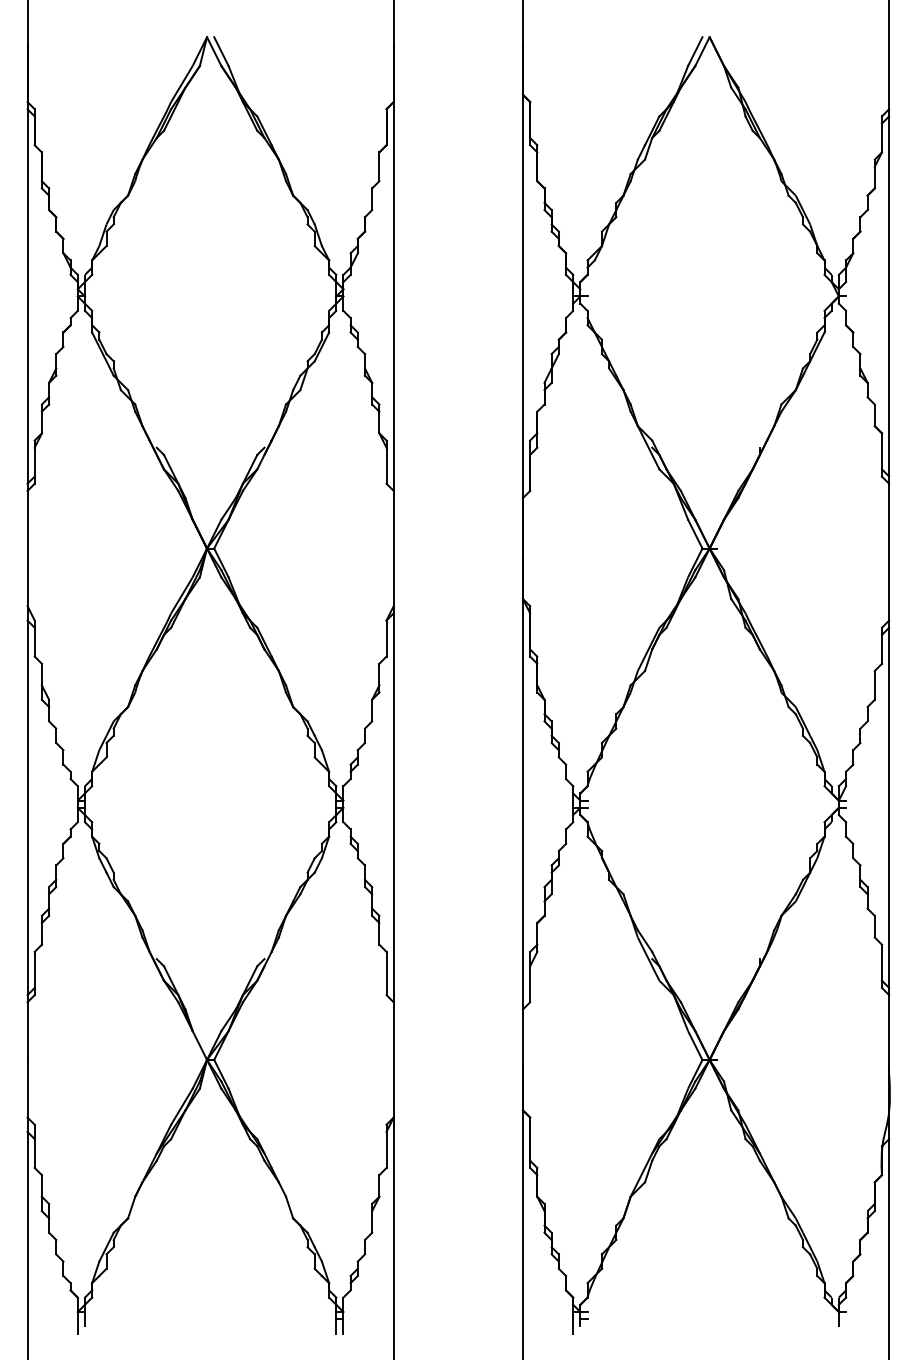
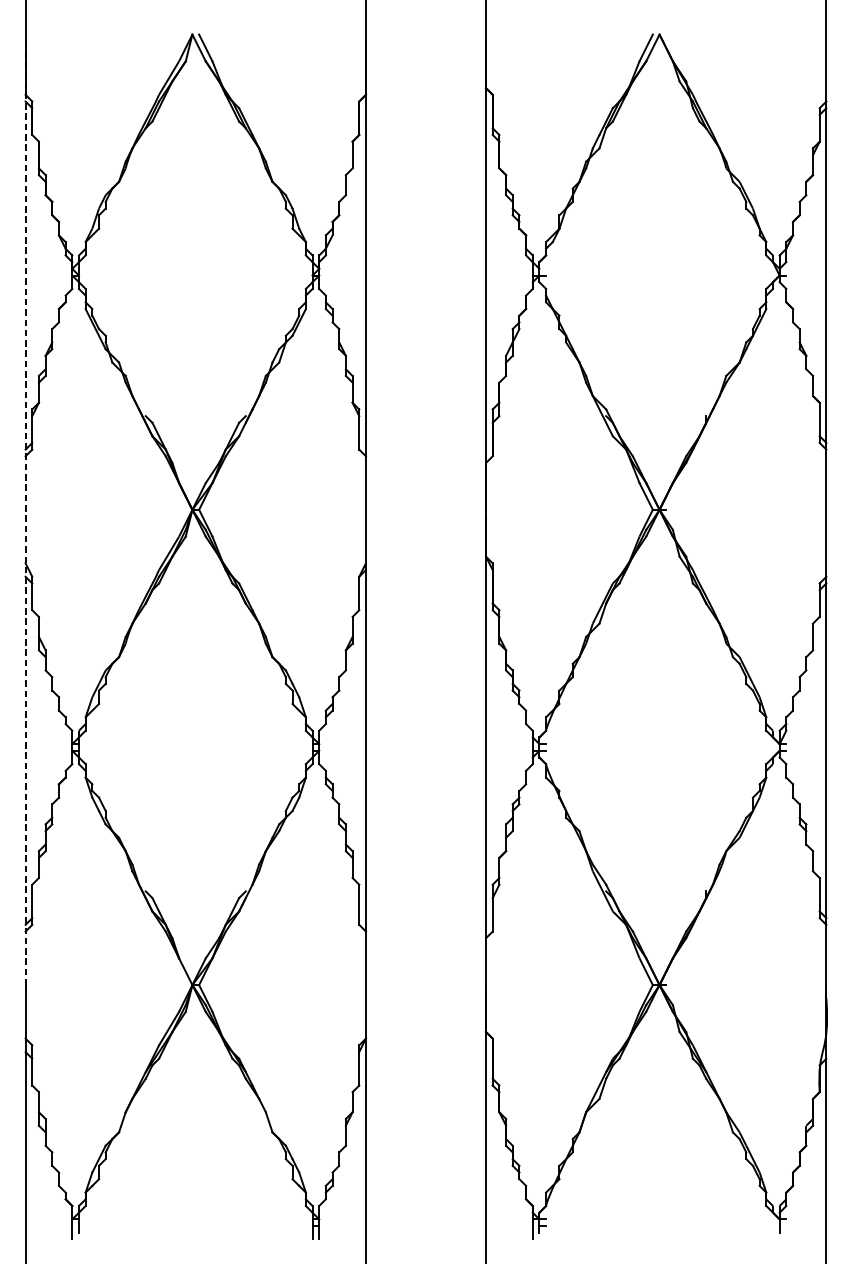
line: (27, 552) -> (25, 513), solid -> dashed

